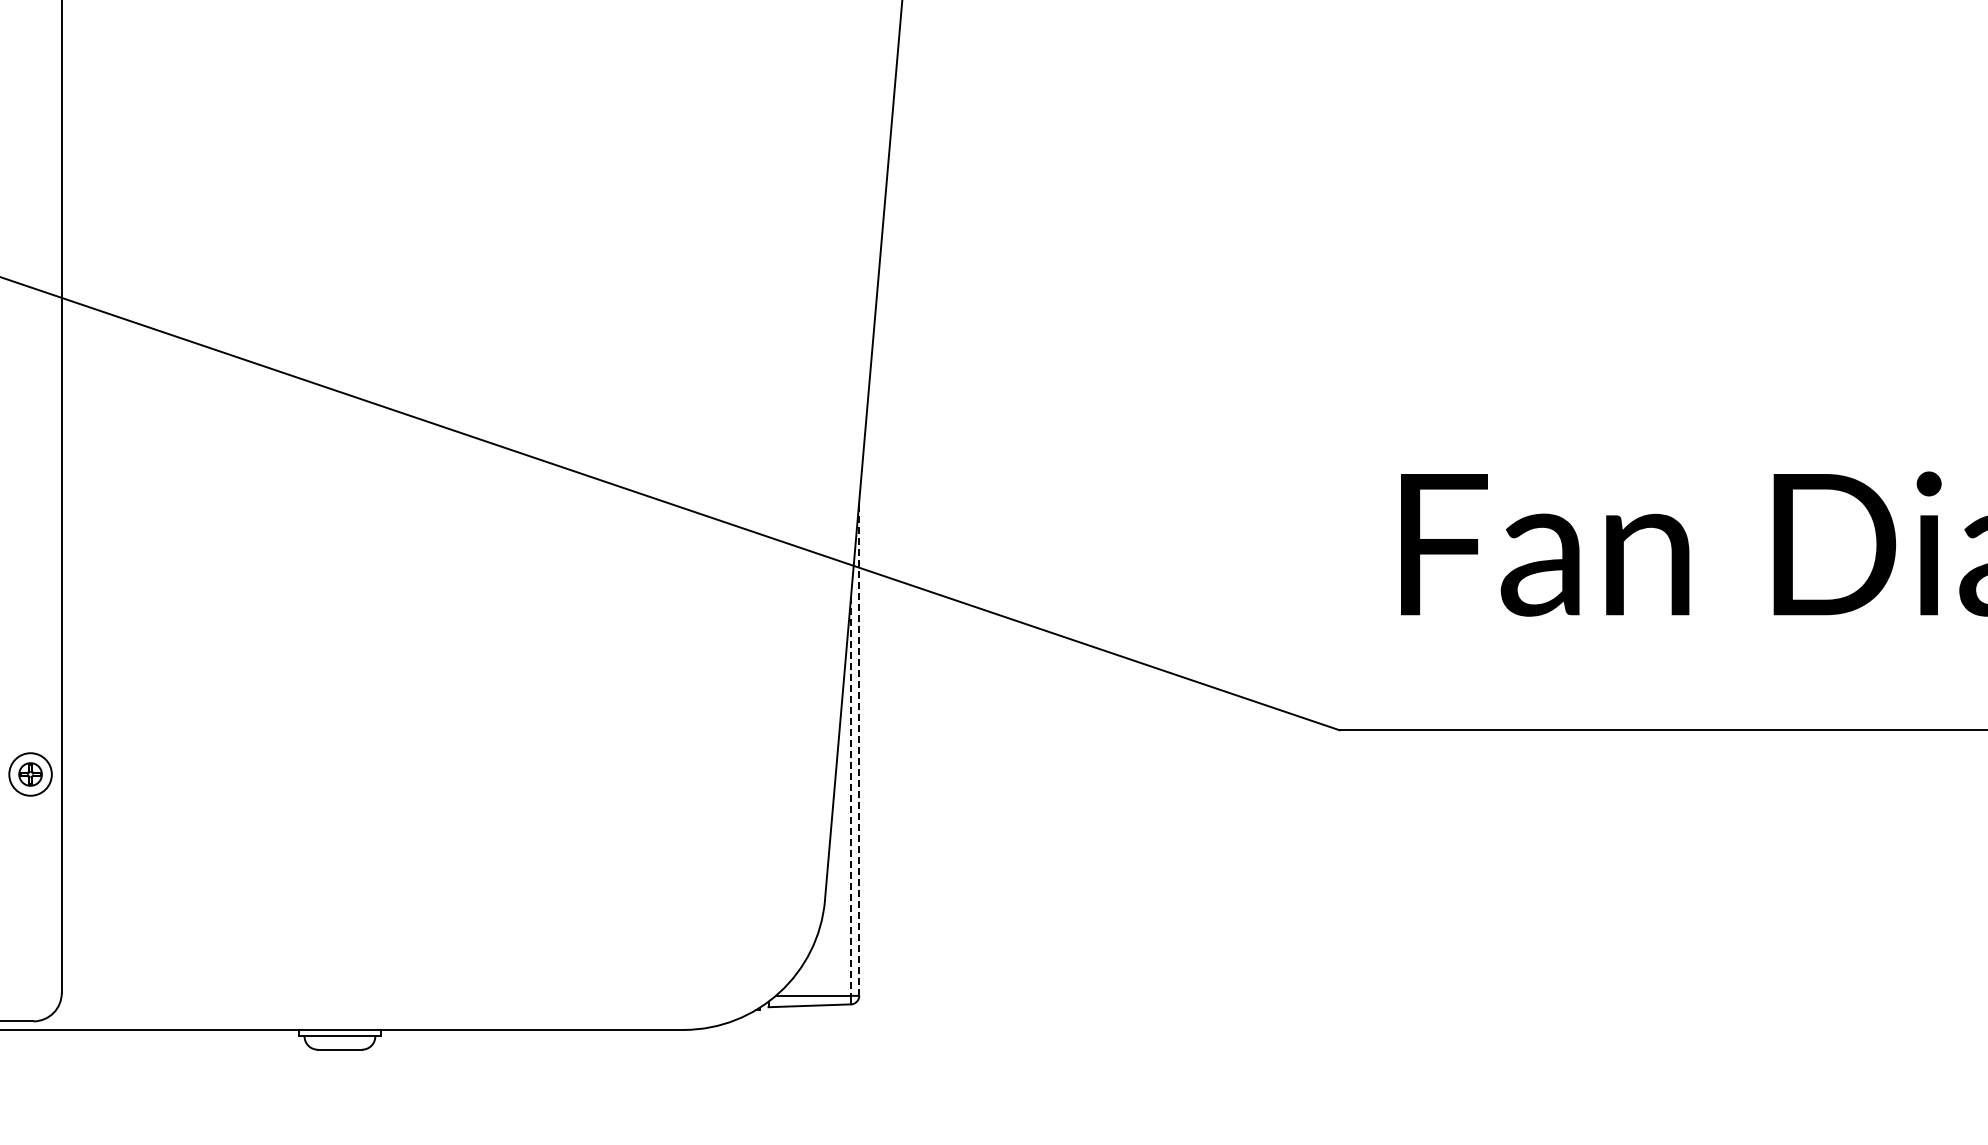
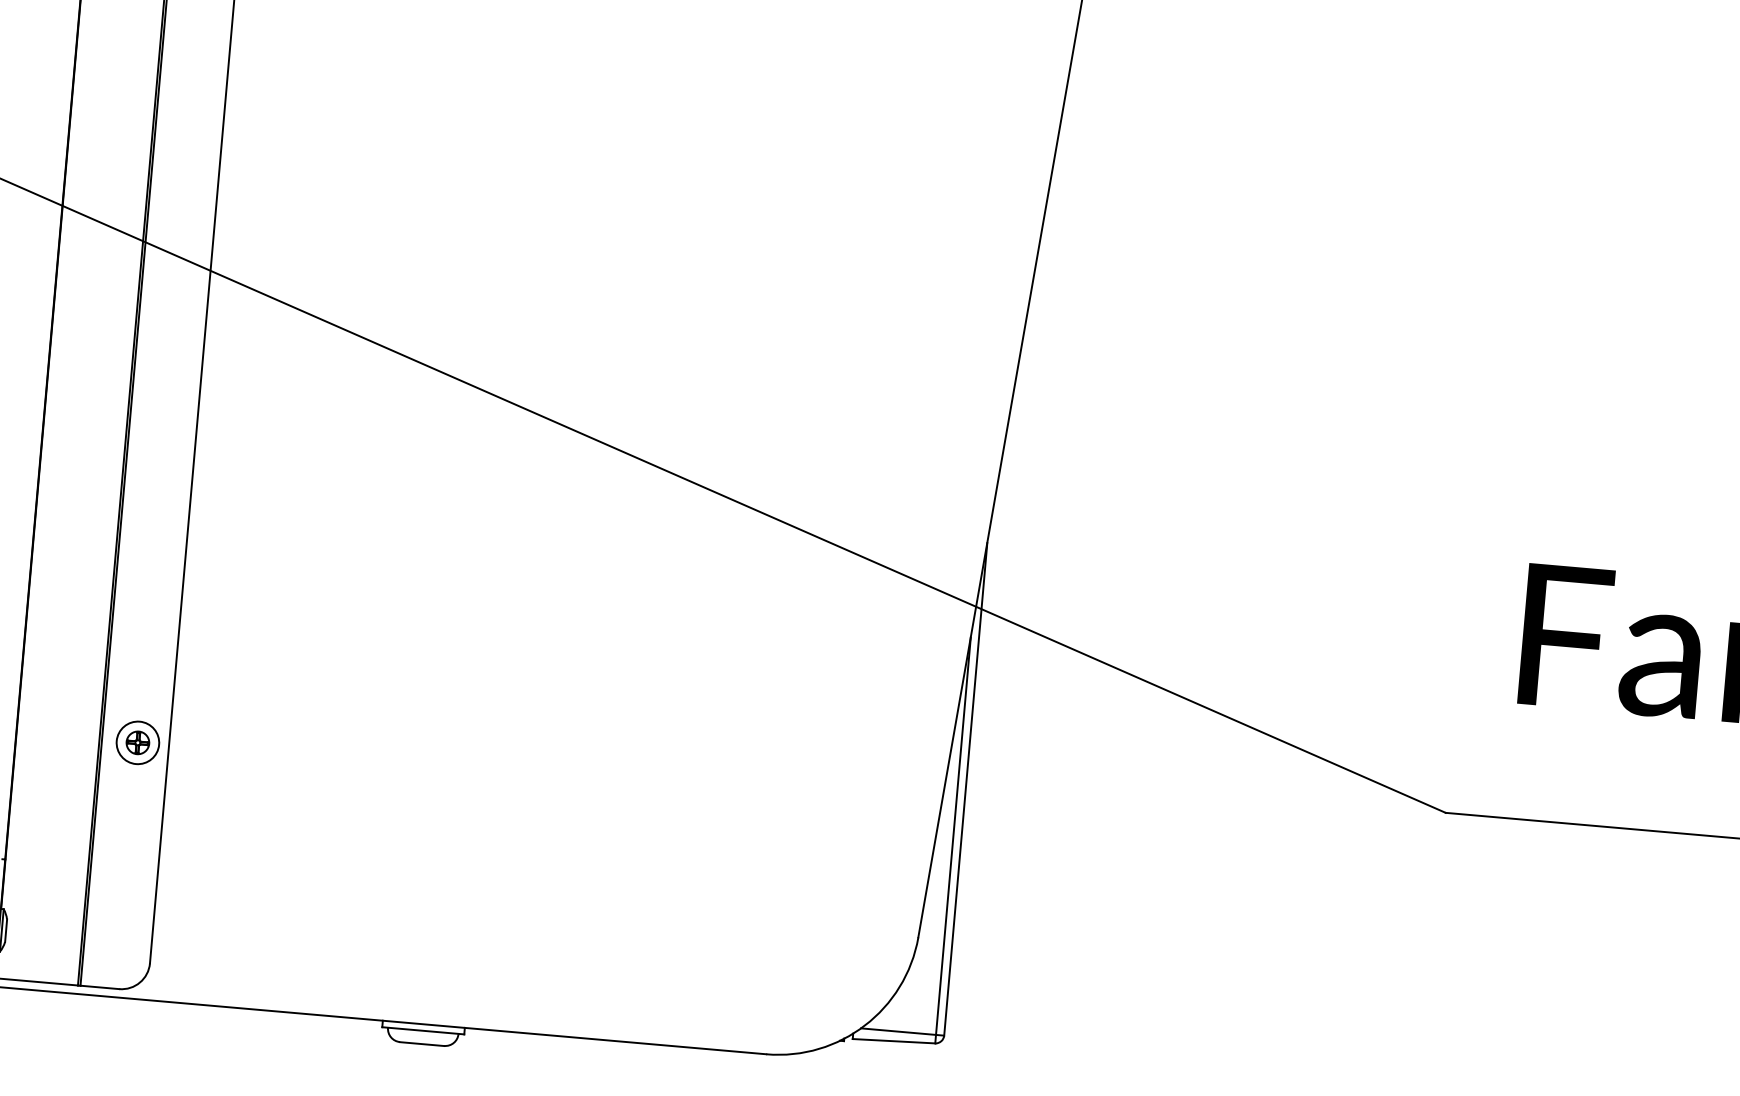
line: (859, 748) -> (965, 789), dashed -> solid
line: (851, 796) -> (953, 836), dashed -> solid

